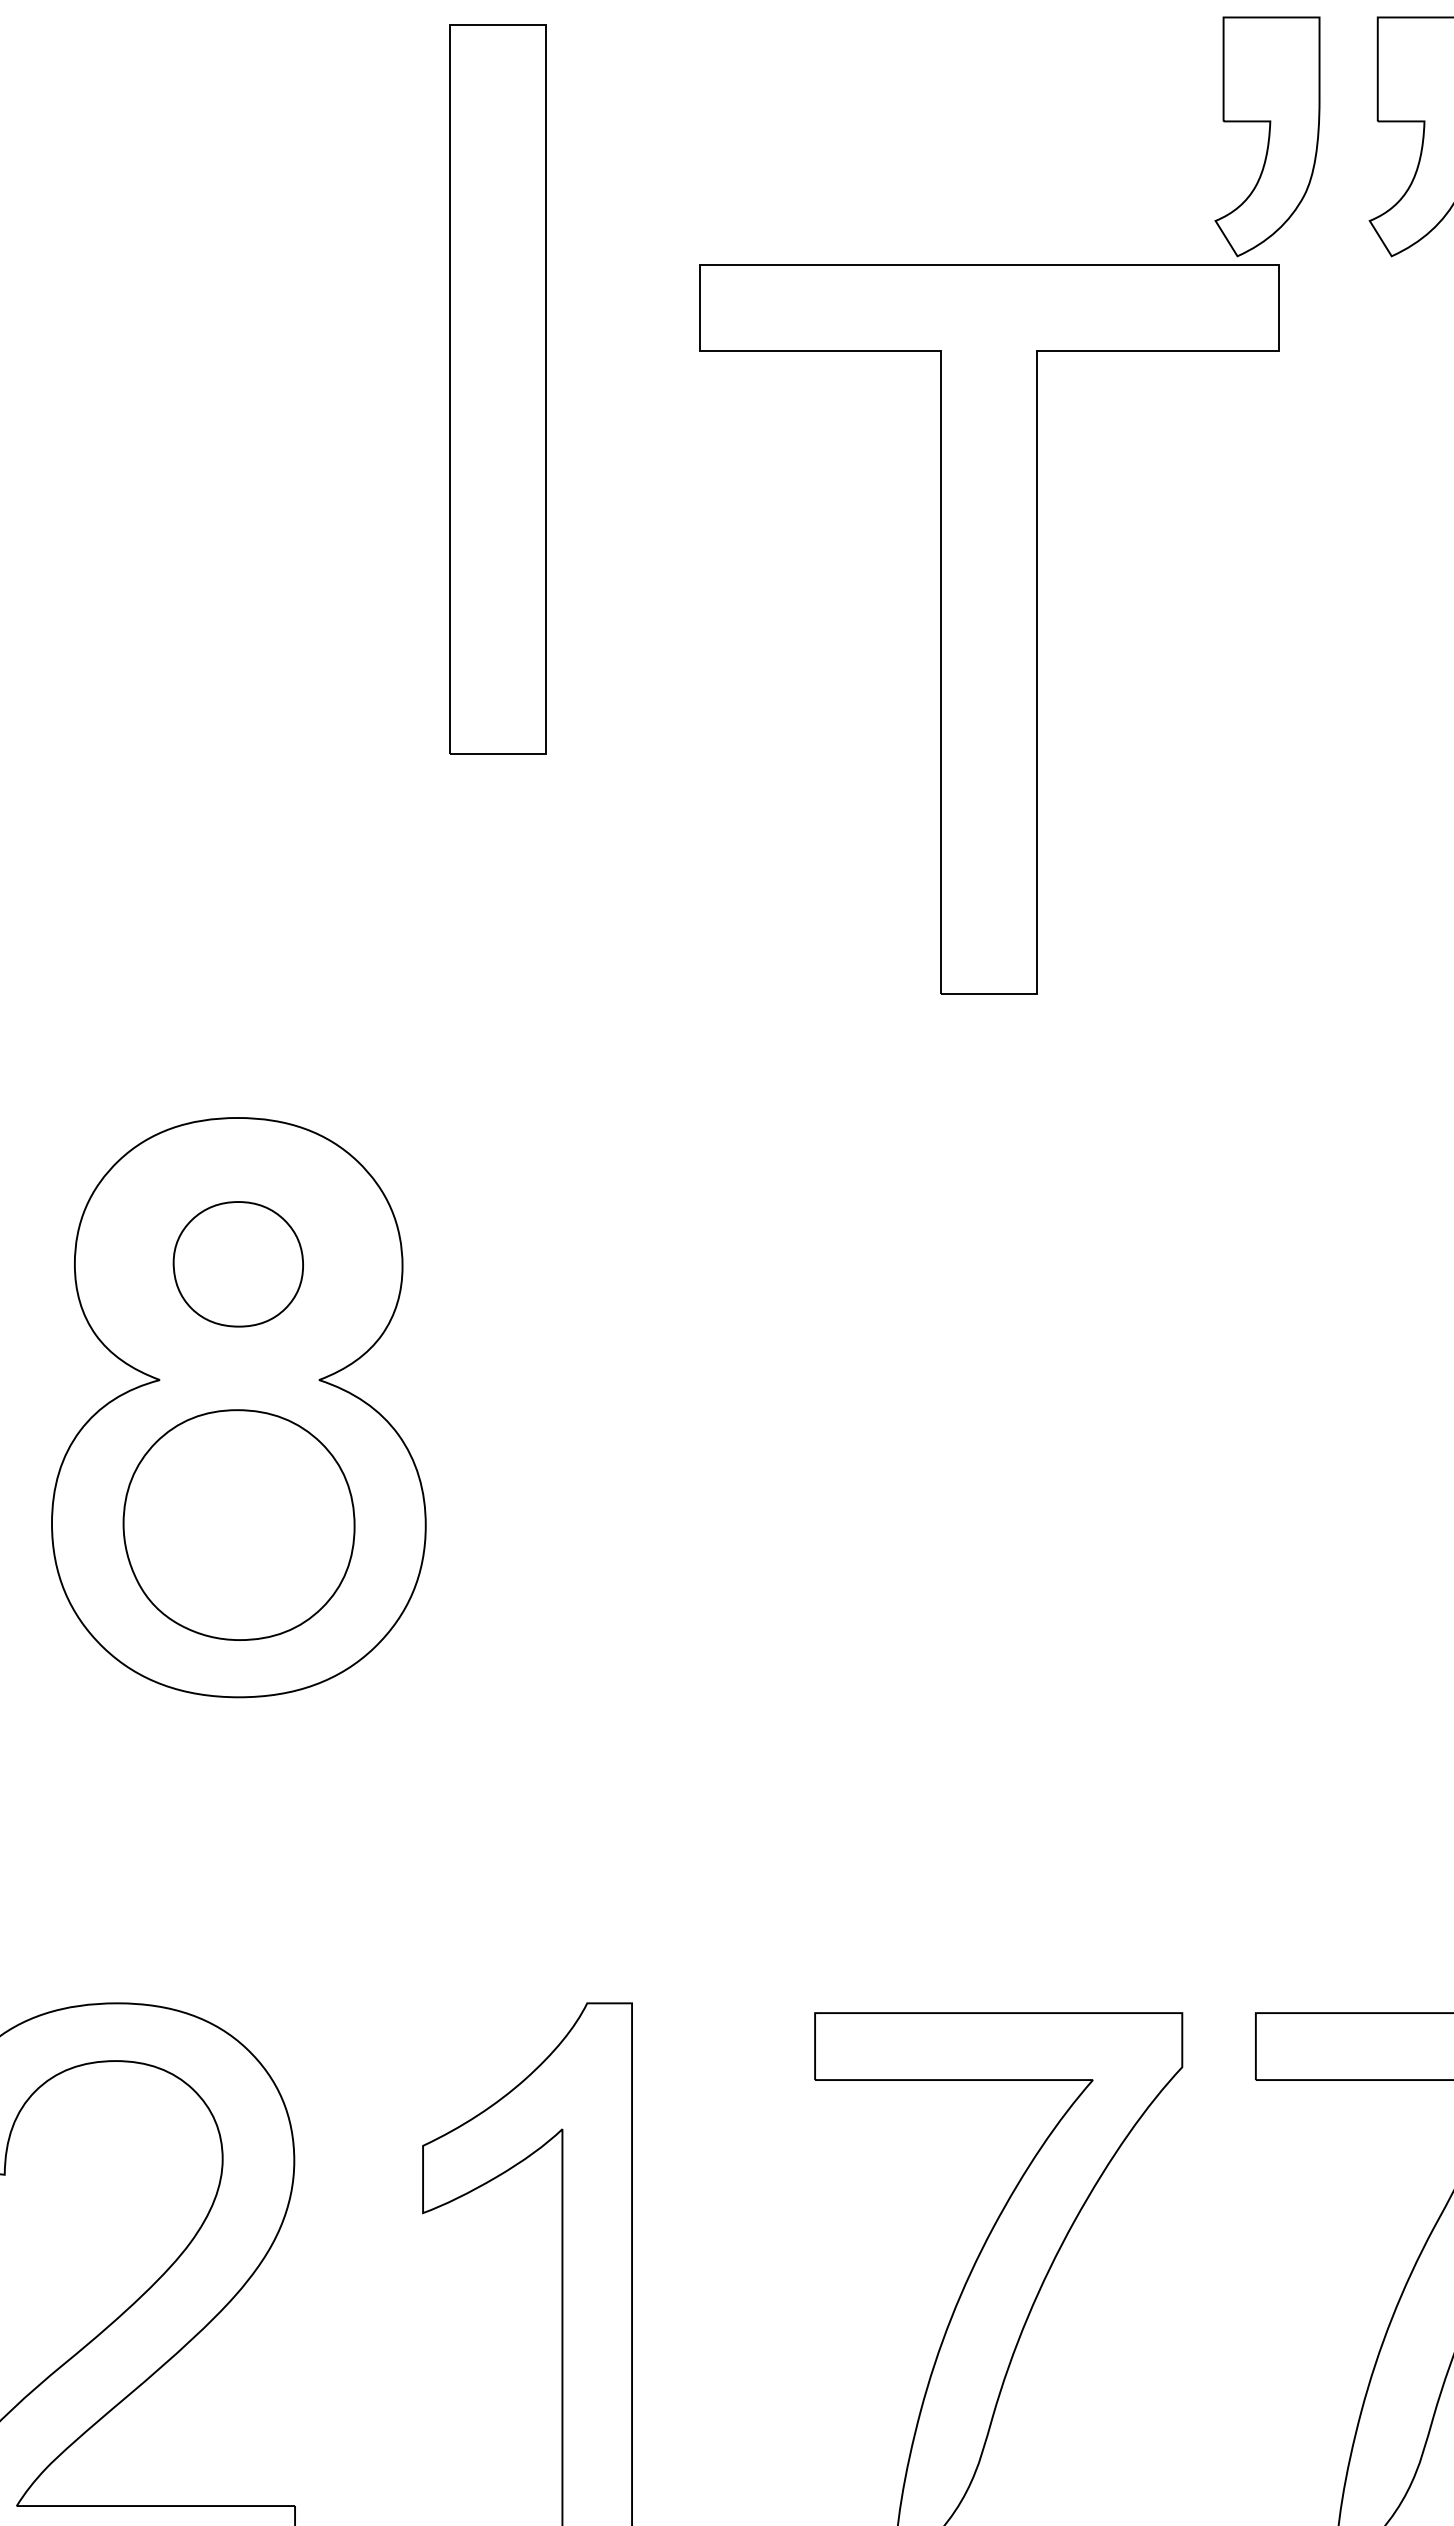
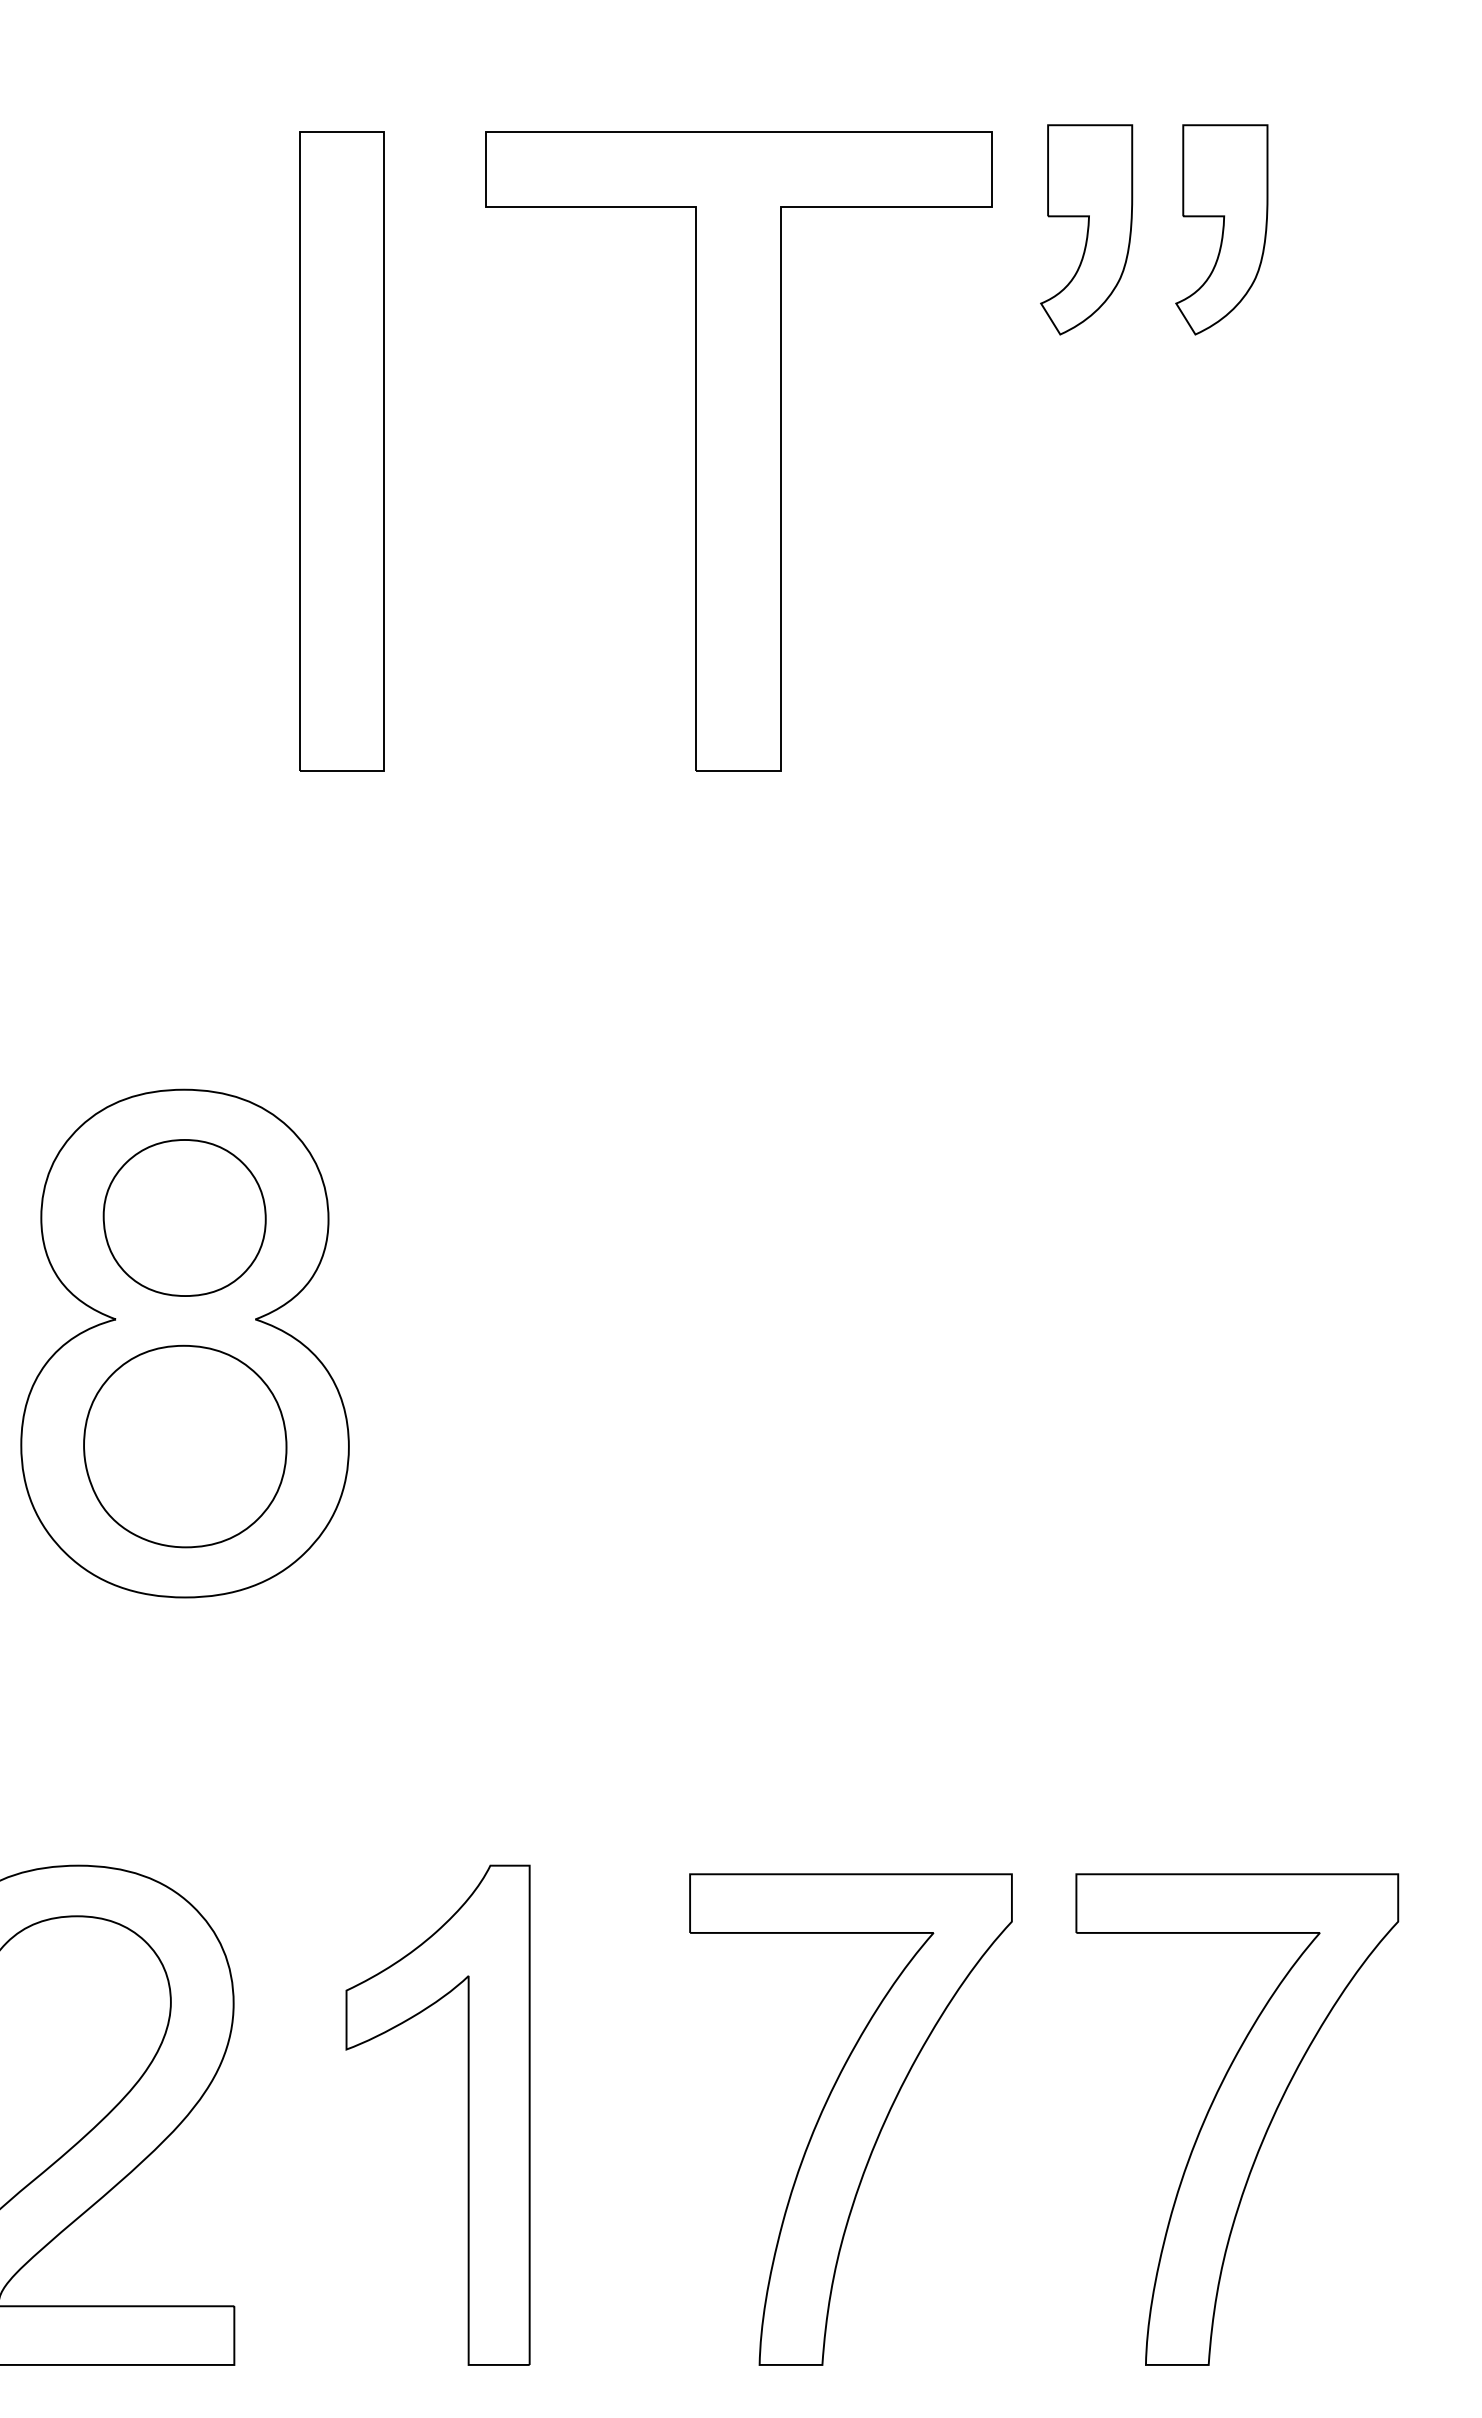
part: (497, 389) -> (341, 451), moved
part: (988, 629) -> (738, 451), moved
part: (238, 1263) -> (184, 1217), size x1.43

